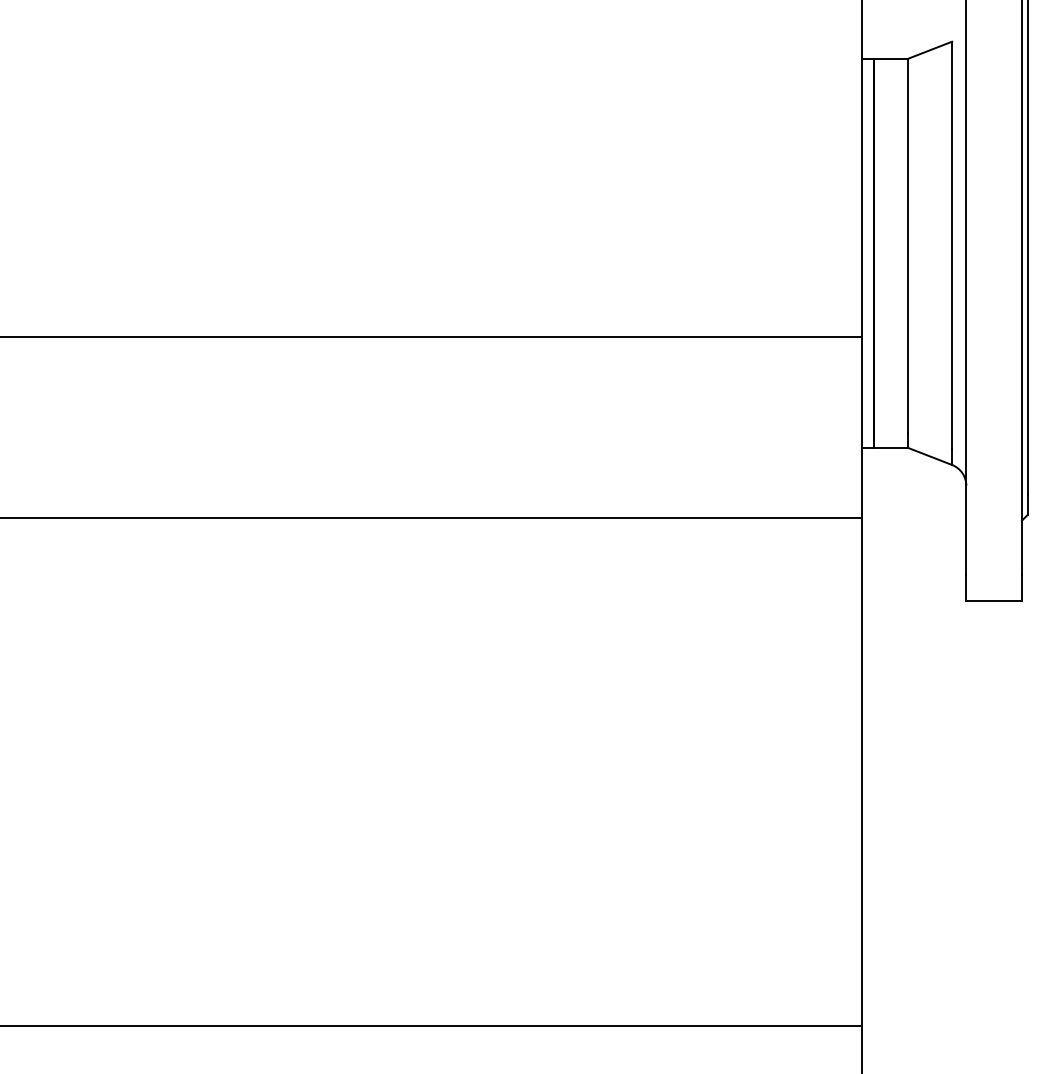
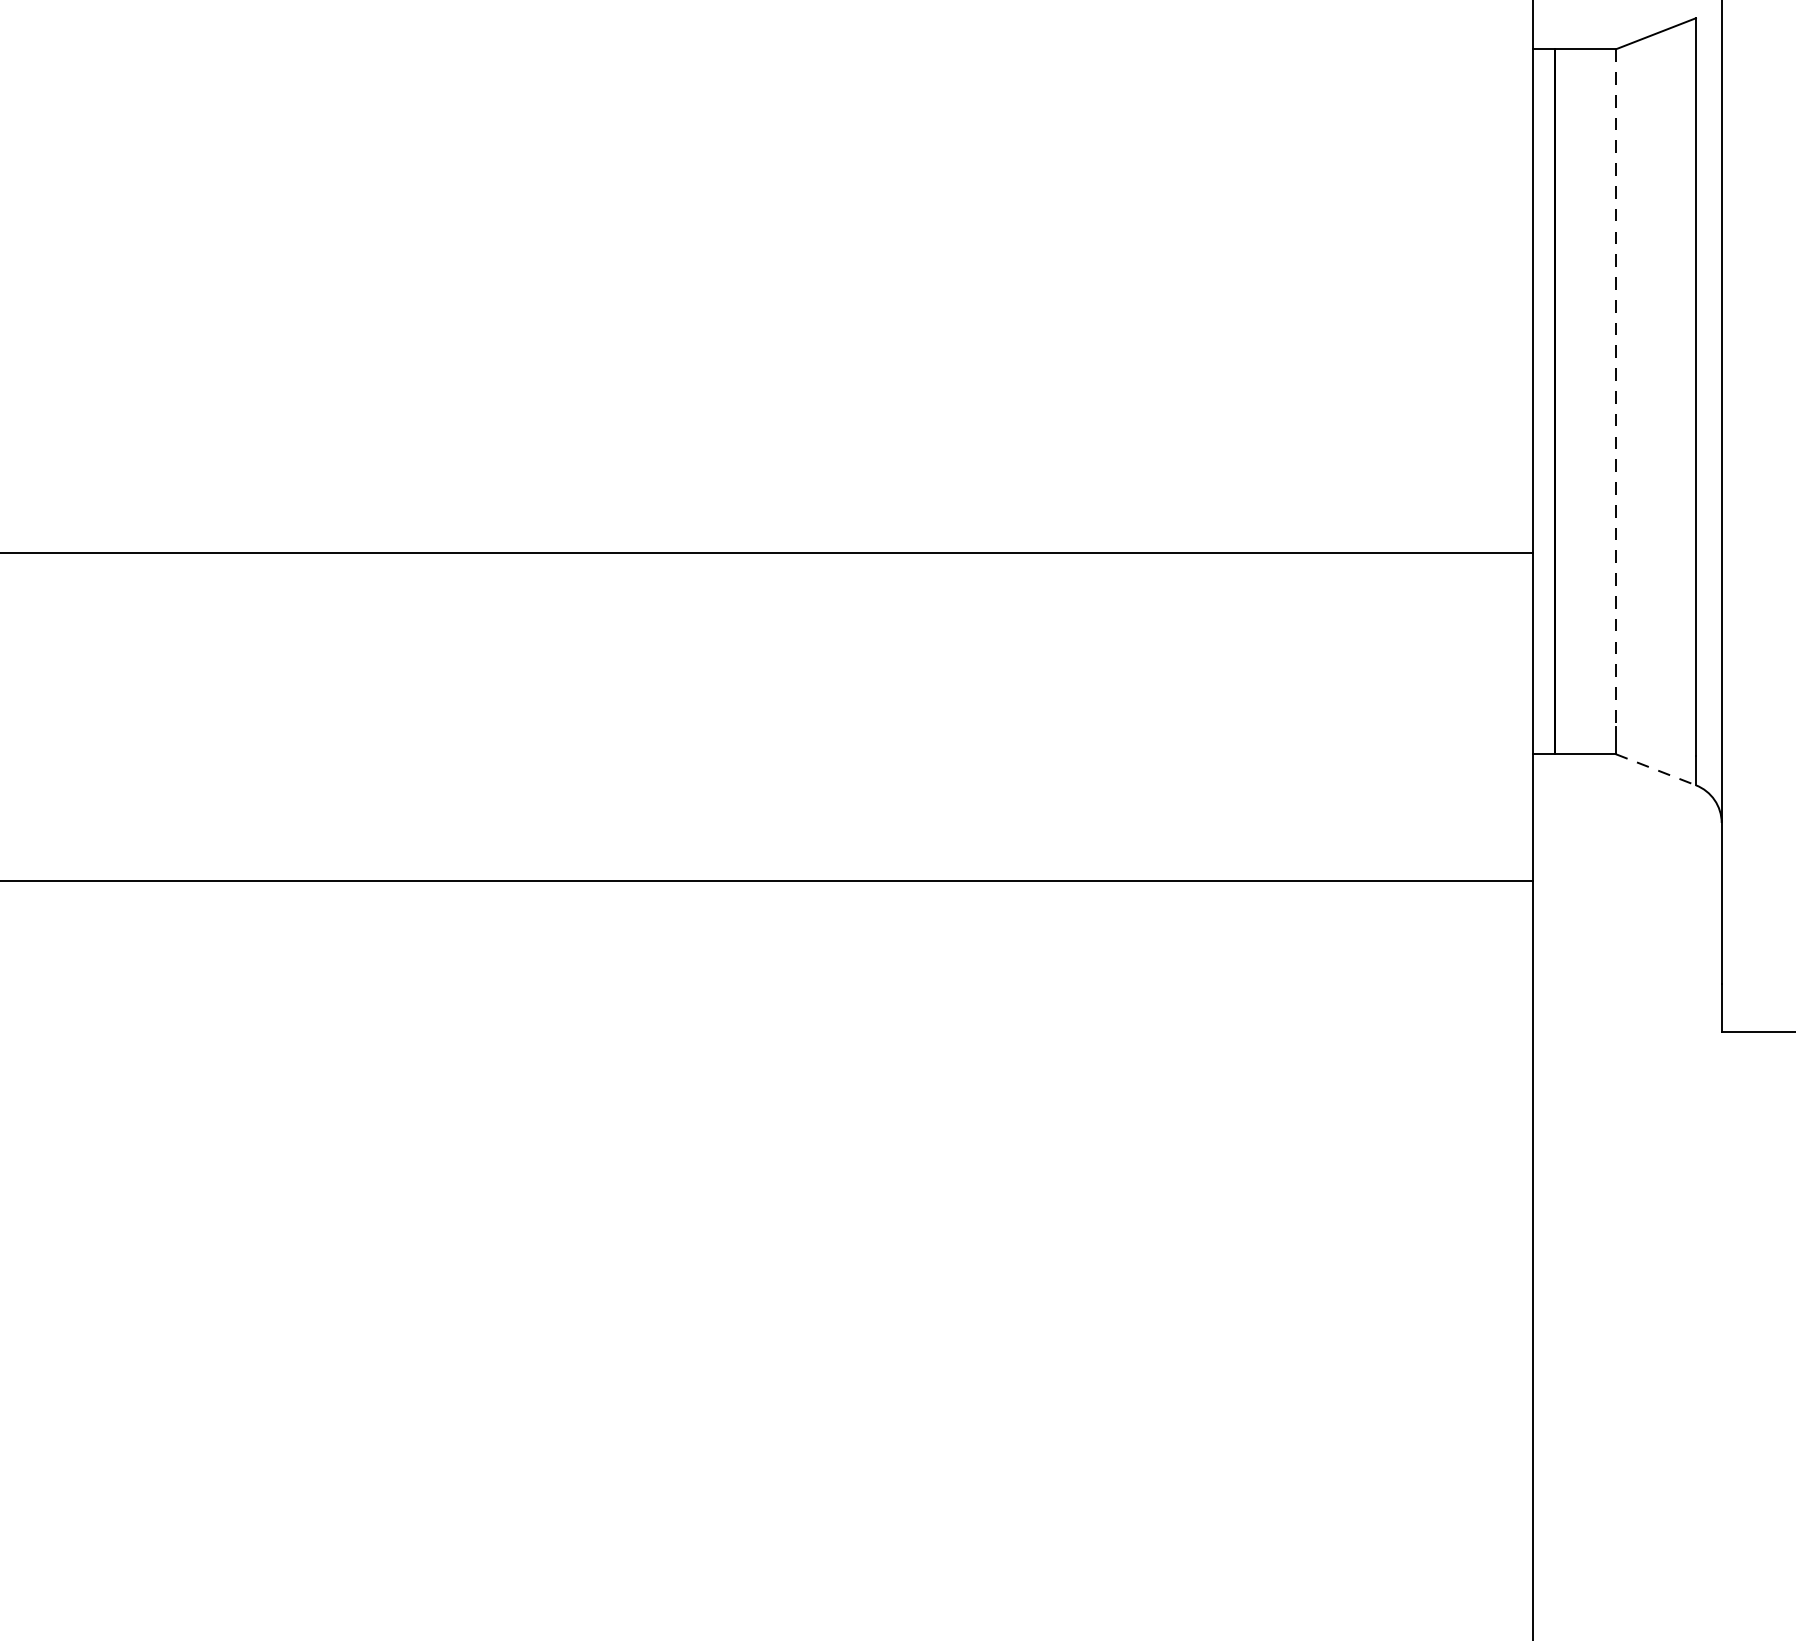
line: (907, 246) -> (1615, 389), solid -> dashed
line: (930, 456) -> (1656, 769), solid -> dashed

